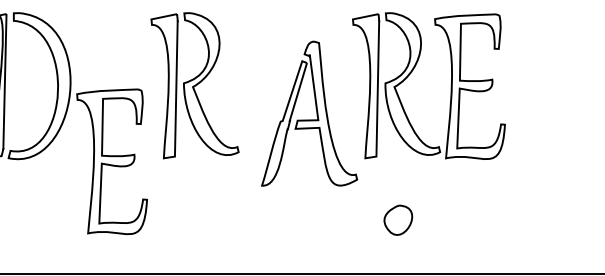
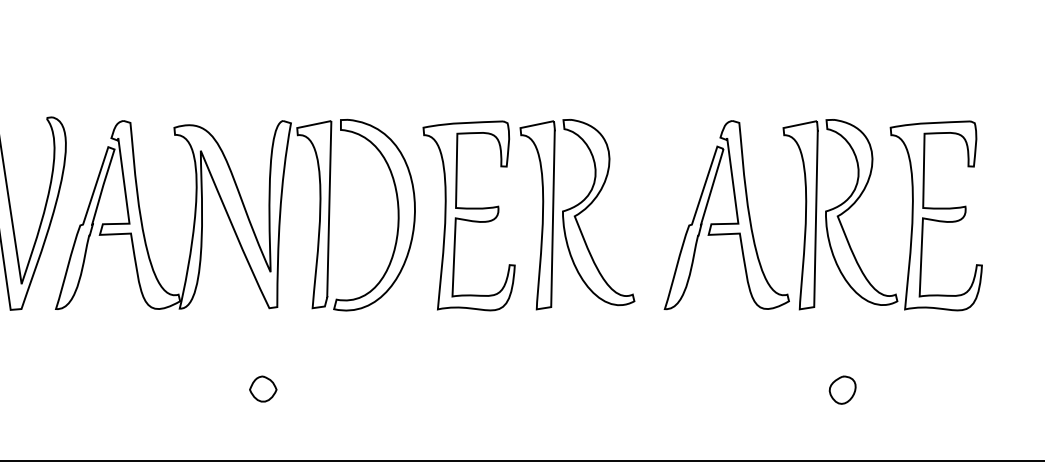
part: (309, 120) -> (726, 223), moved
part: (111, 161) -> (468, 215), moved
part: (398, 219) -> (842, 389), size x0.71

